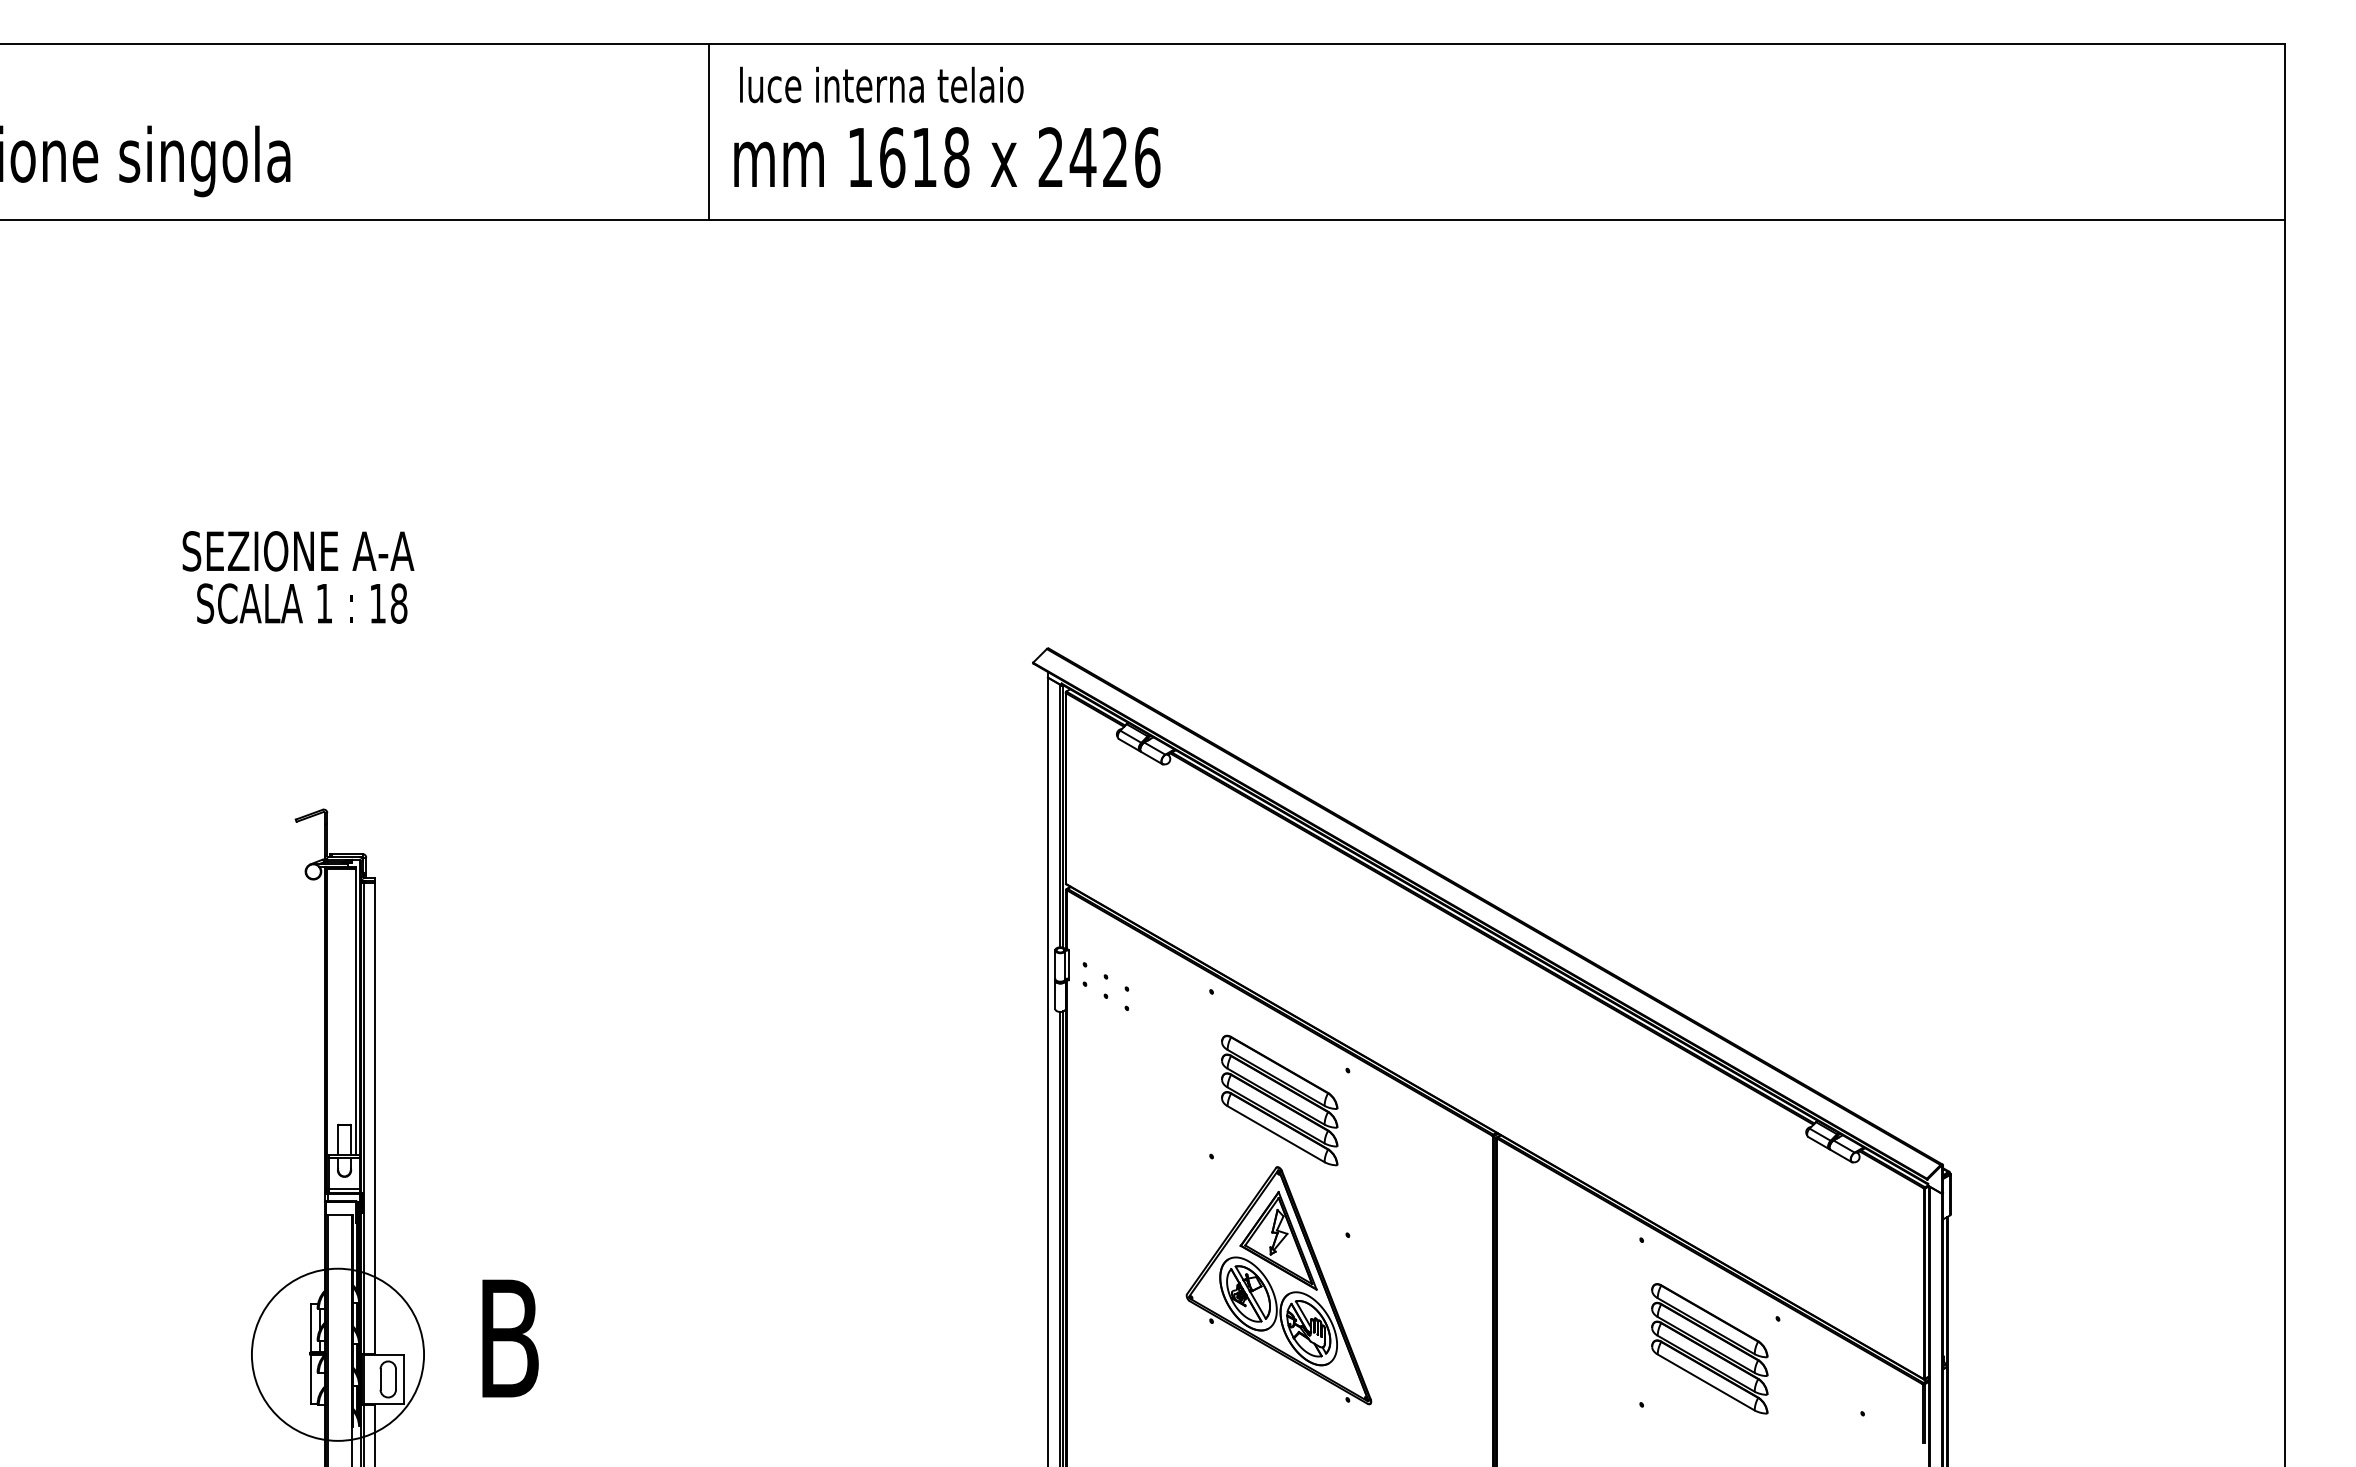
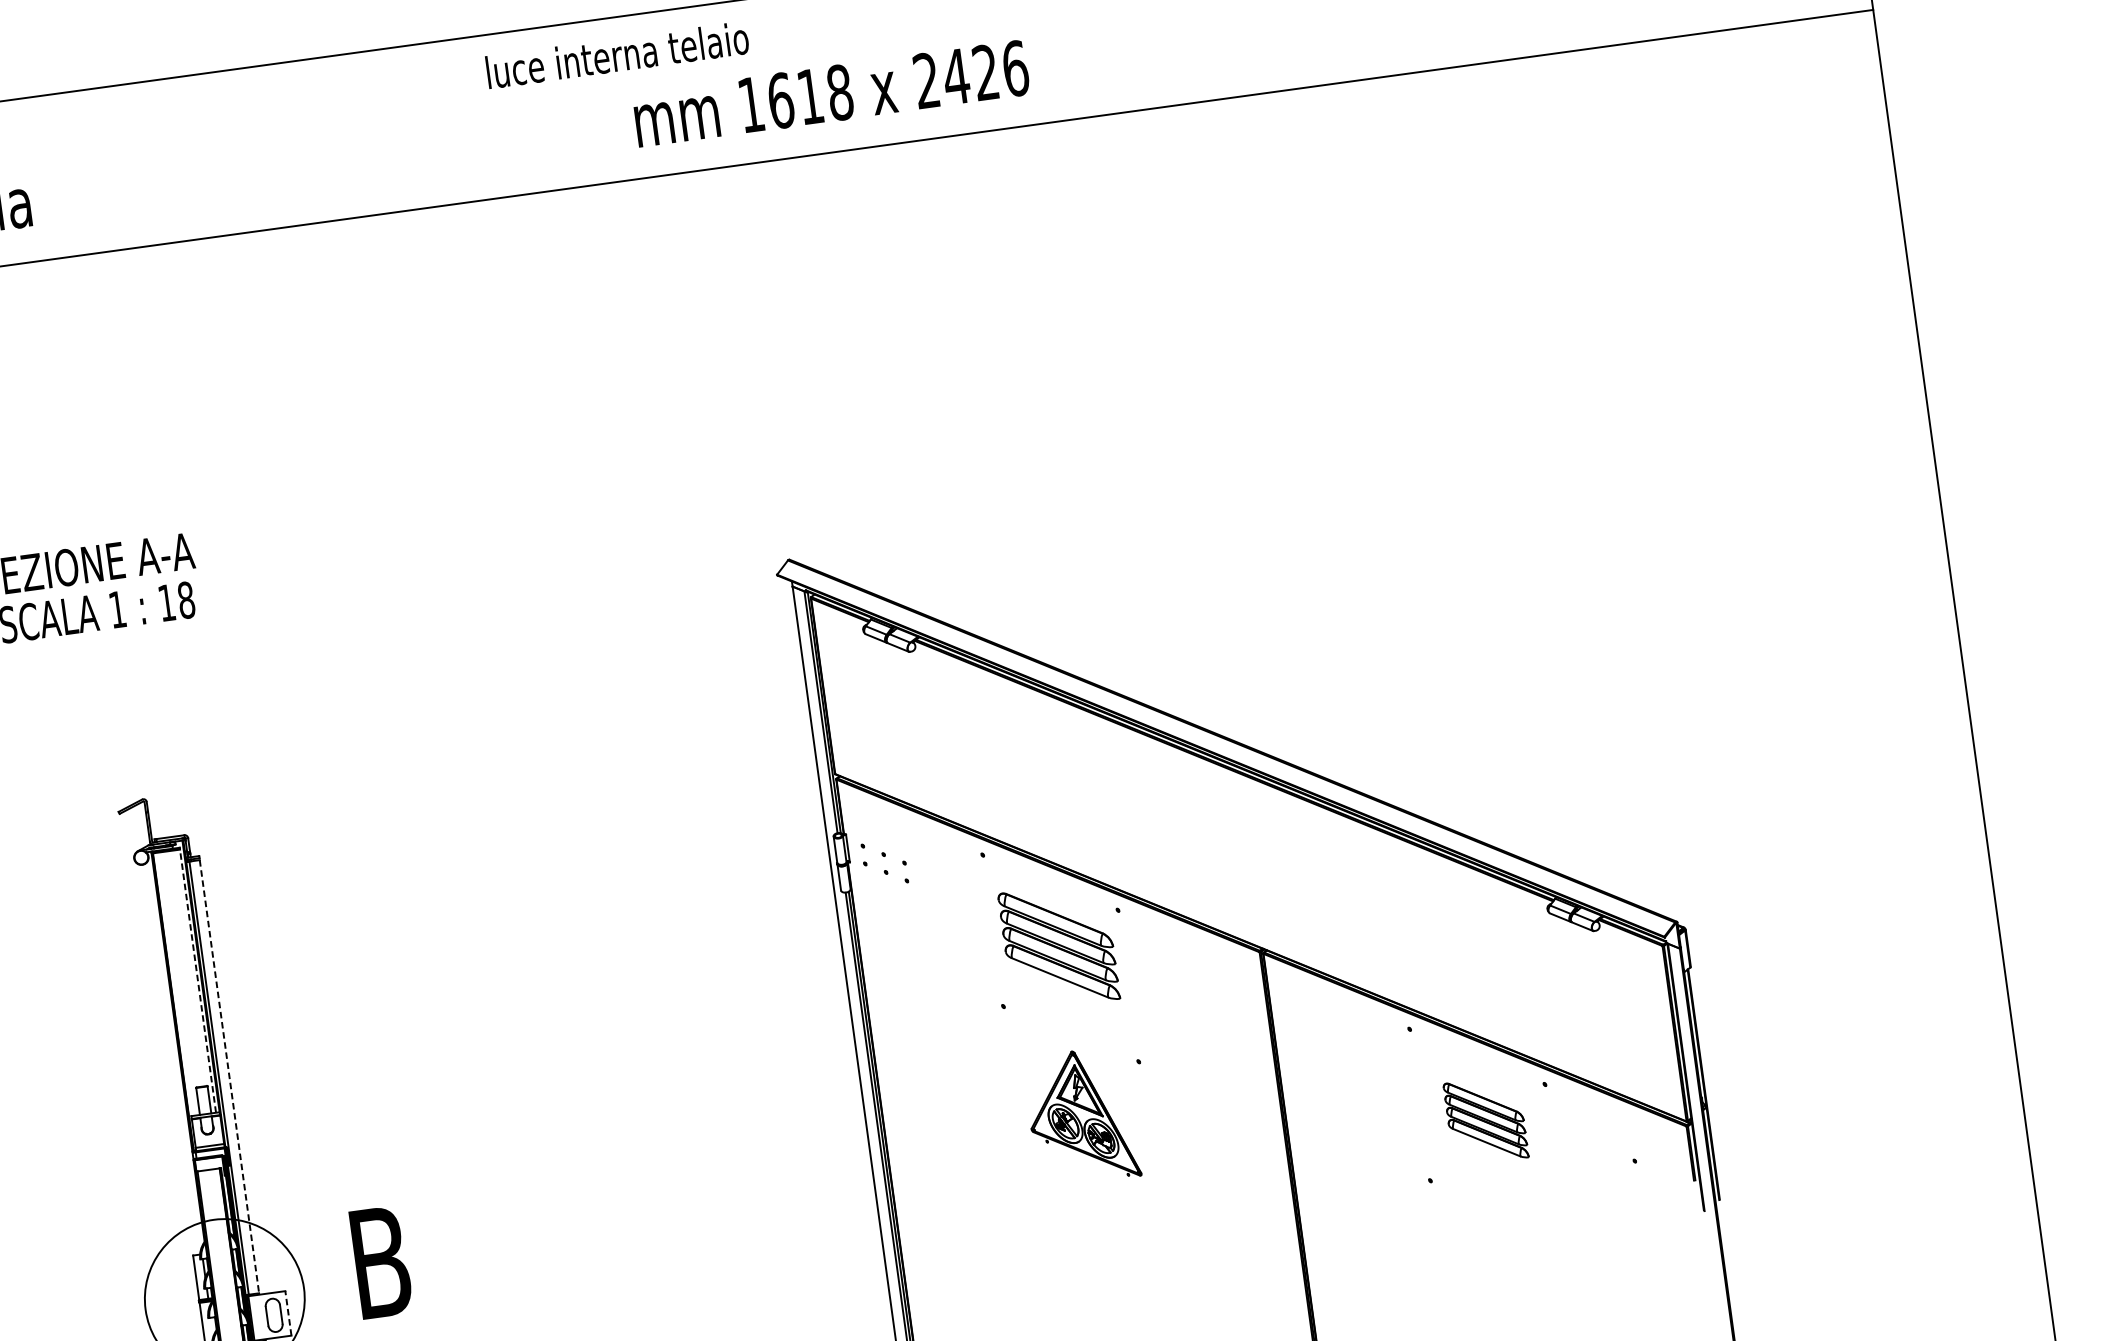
text: (881, 84) -> (617, 54), moved
line: (709, 132) -> (412, 127), removed
text: (947, 157) -> (831, 93), moved
line: (355, 1011) -> (197, 980), solid -> dashed
line: (375, 1118) -> (229, 1076), solid -> dashed
part: (1278, 1285) -> (1081, 1116), size x0.6
part: (1709, 1348) -> (1485, 1120), size x0.7
line: (403, 1378) -> (288, 1312), solid -> dashed

